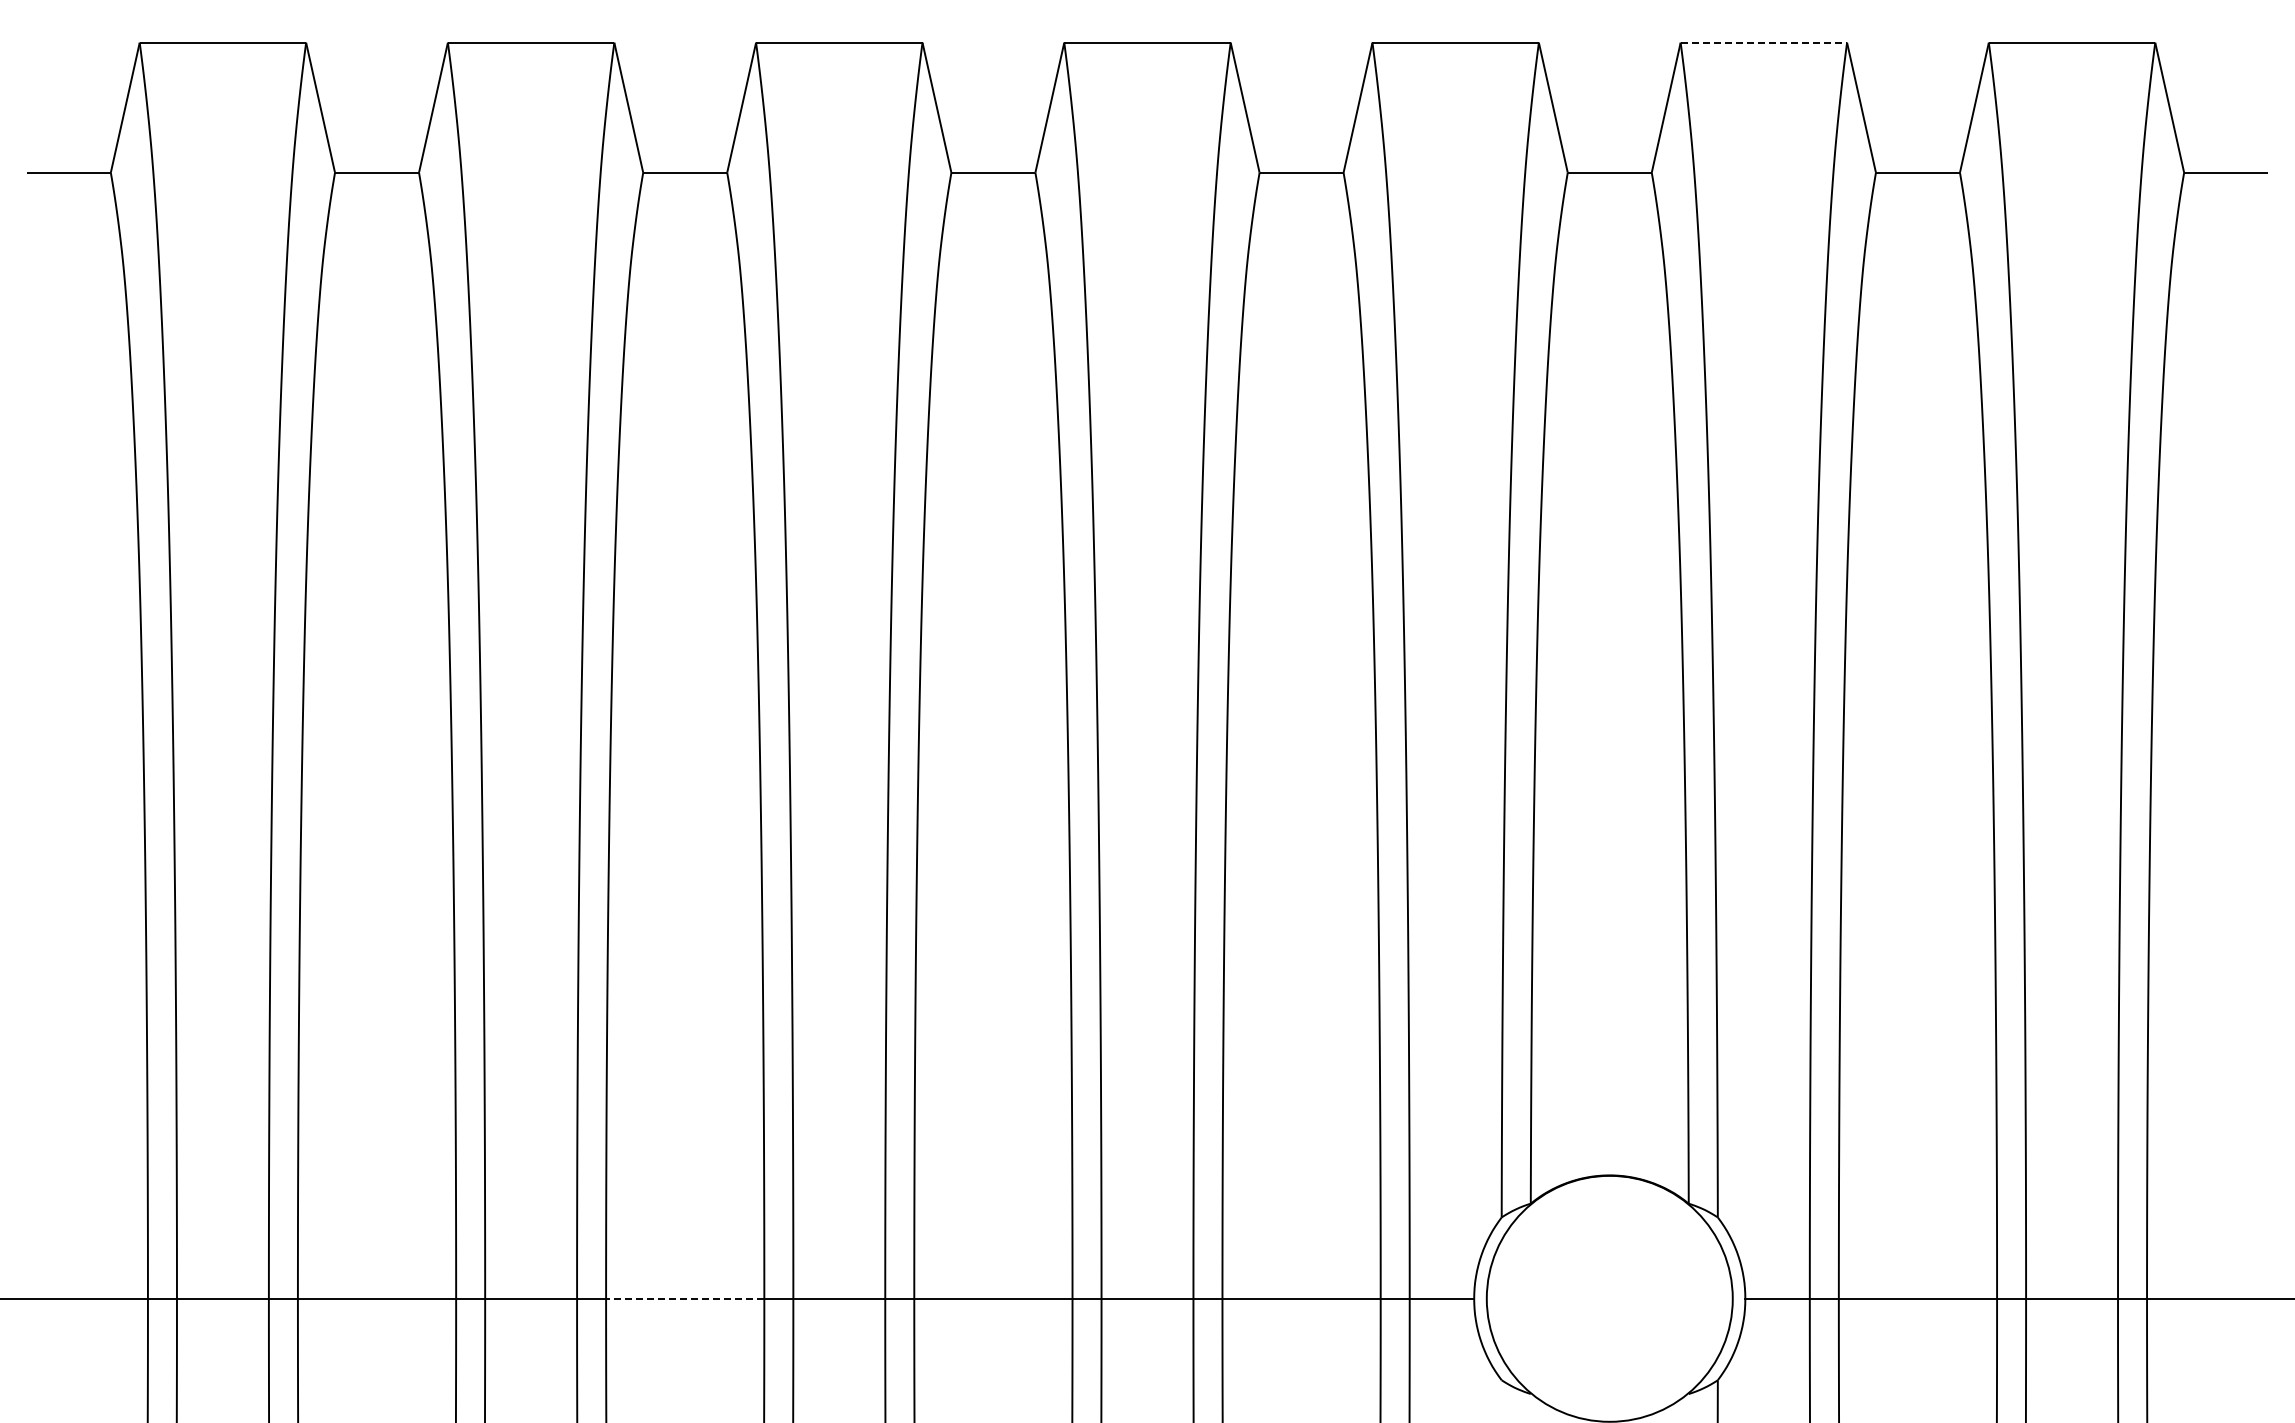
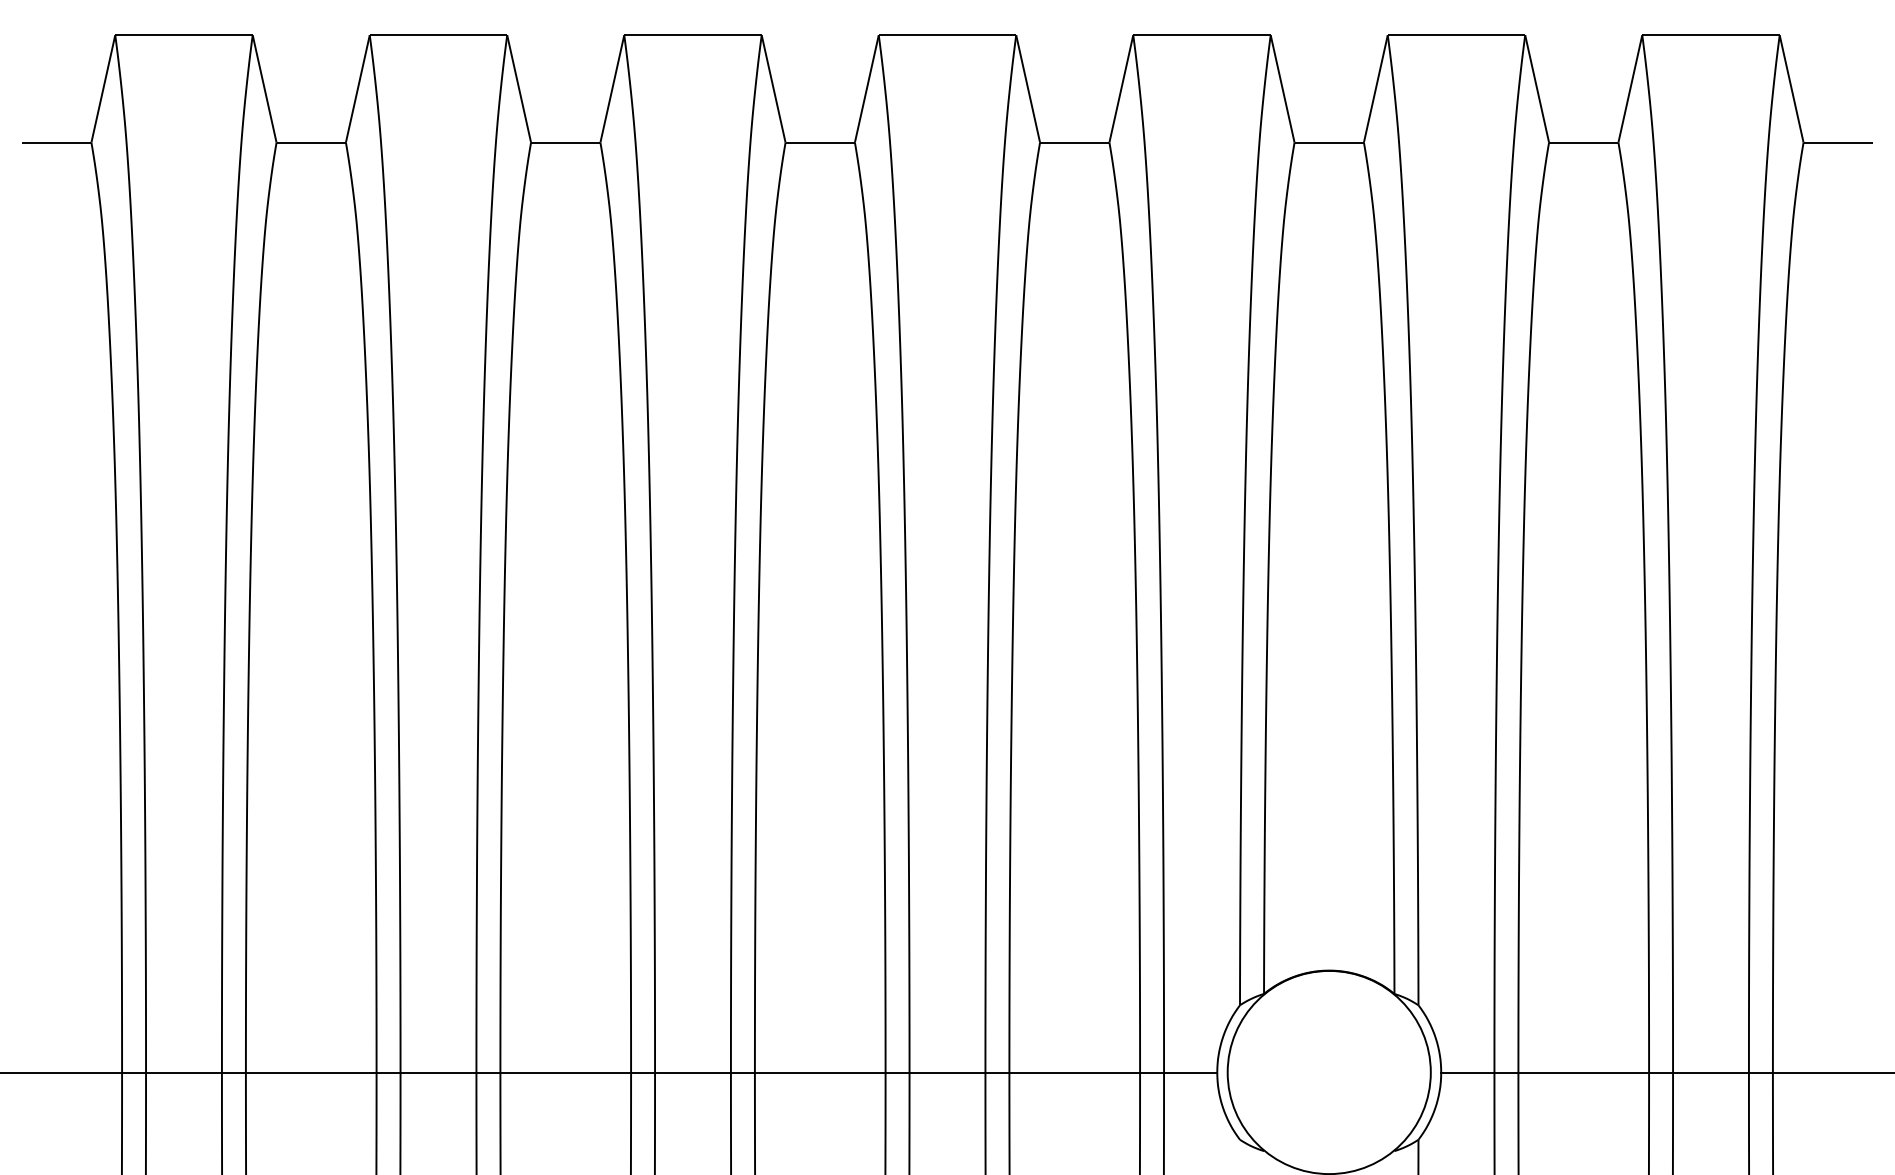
line: (1764, 42) -> (1457, 35), dashed -> solid
line: (684, 1298) -> (565, 1072), dashed -> solid

